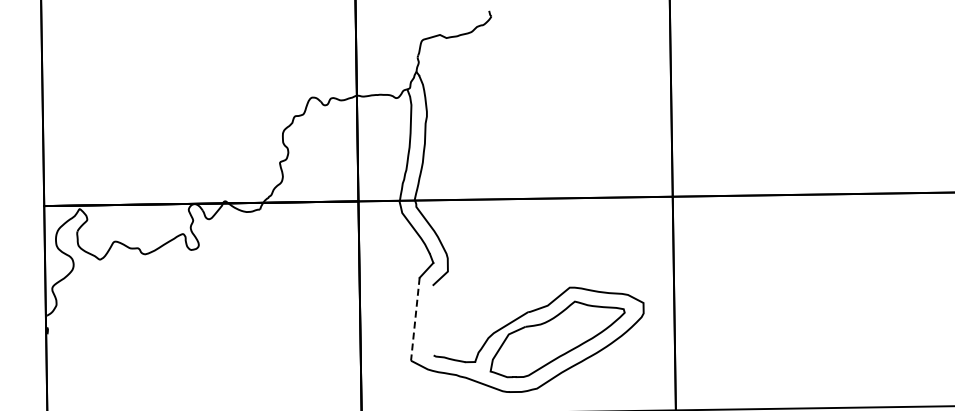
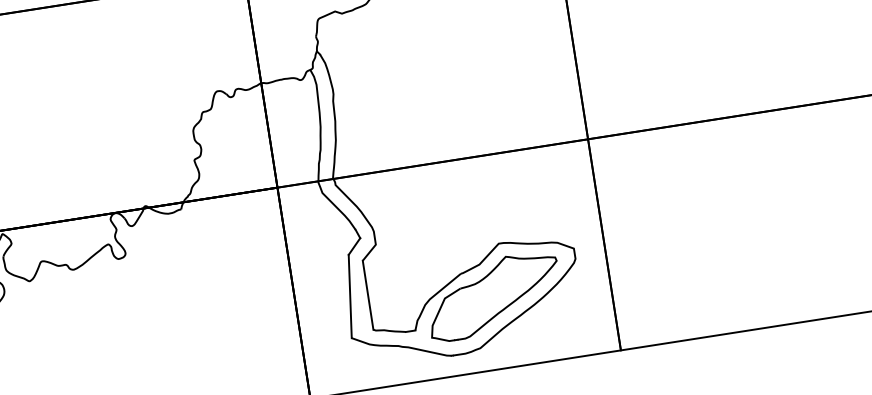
line: (415, 319) -> (350, 296), dashed -> solid
line: (432, 320) -> (367, 295), added

